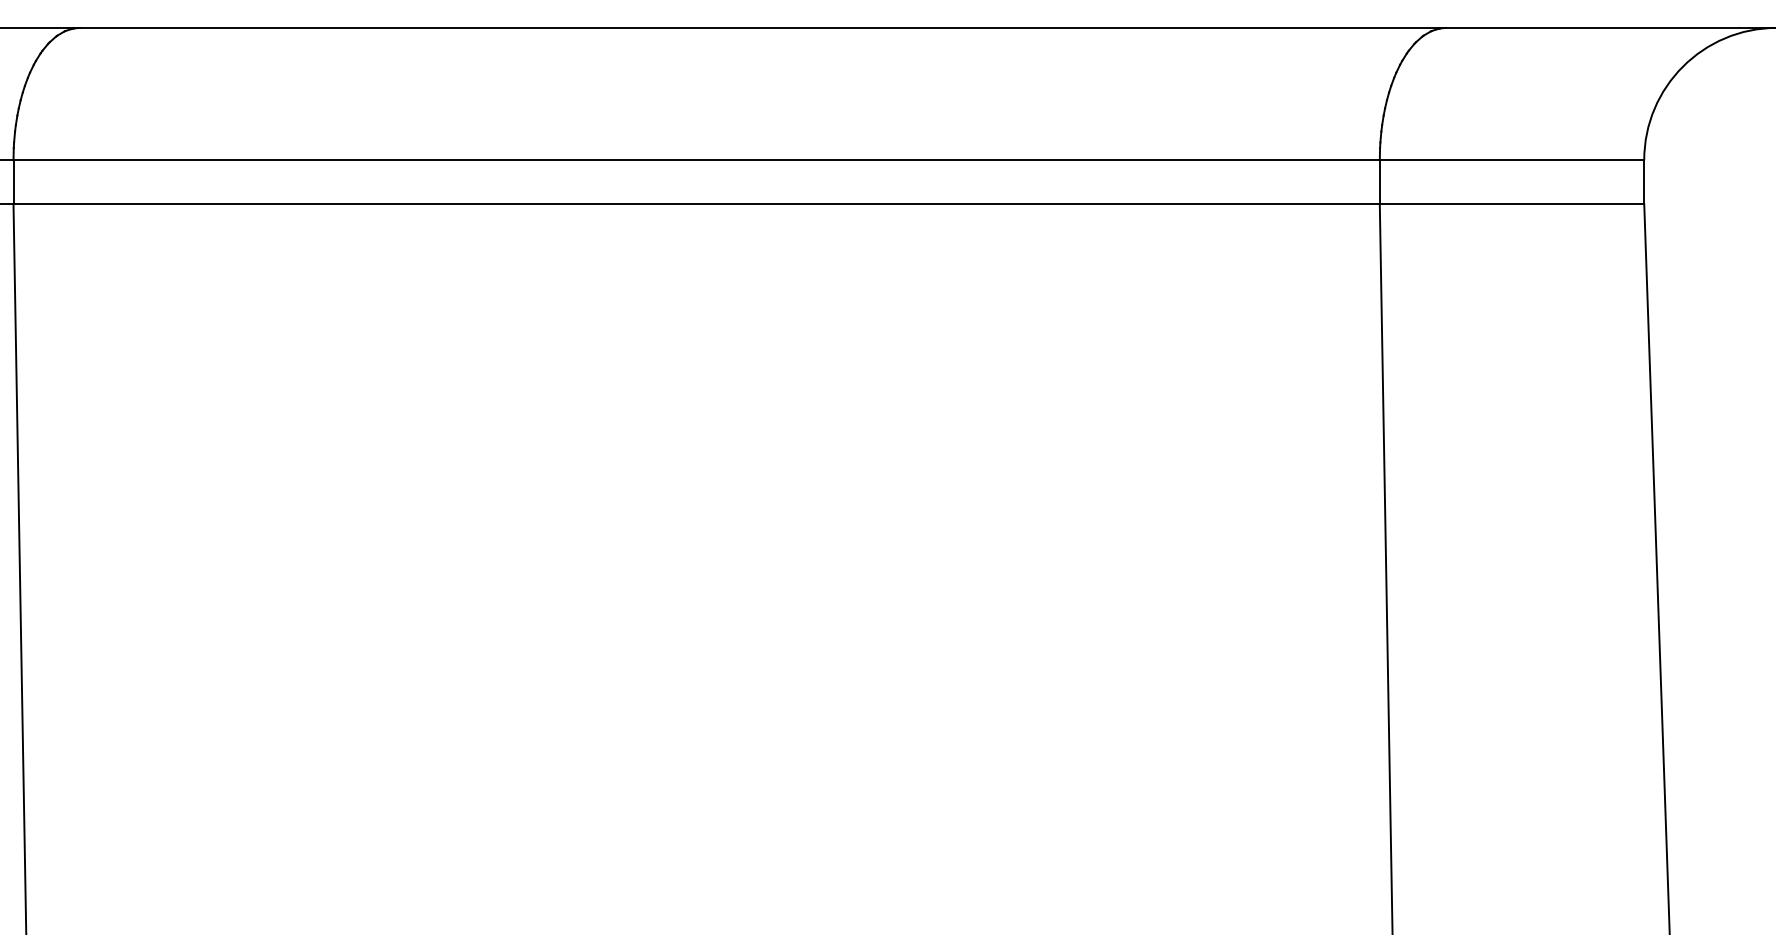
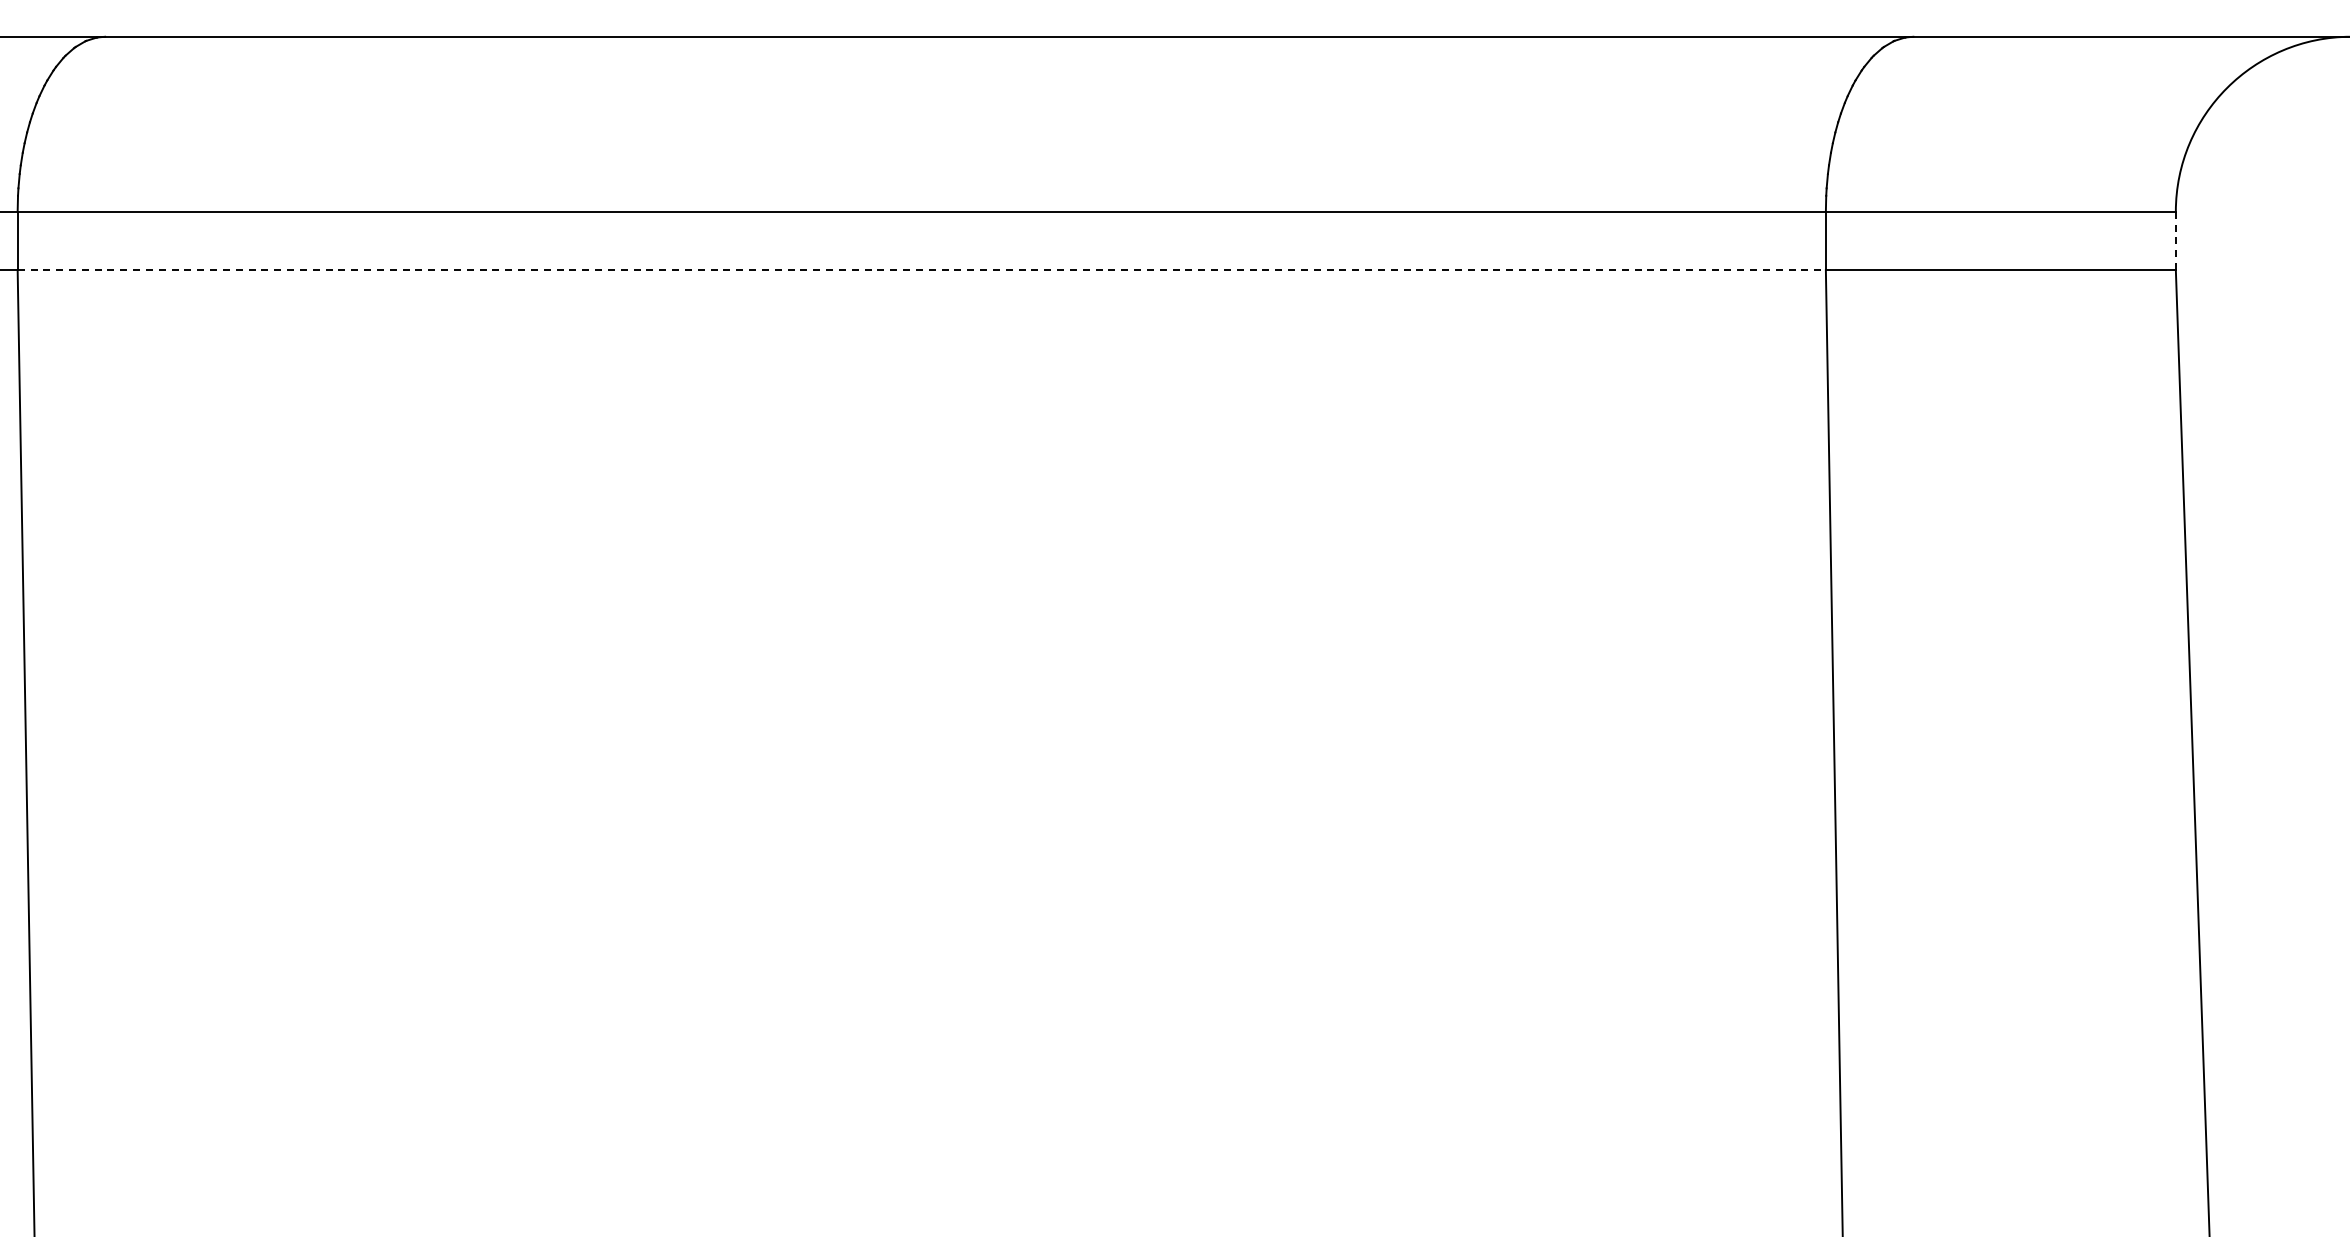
line: (1643, 182) -> (2175, 241), solid -> dashed
line: (697, 204) -> (922, 270), solid -> dashed

